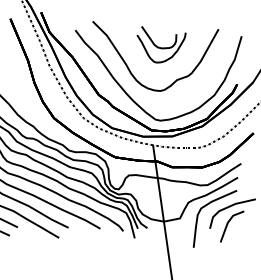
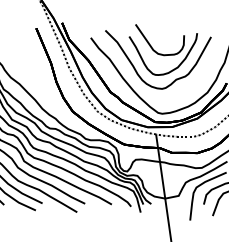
part: (160, 44) -> (162, 49), size x1.67

